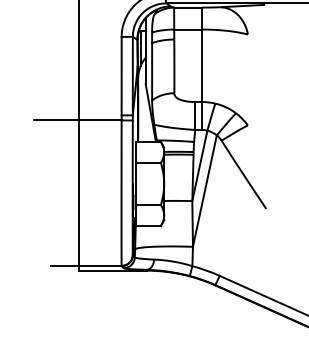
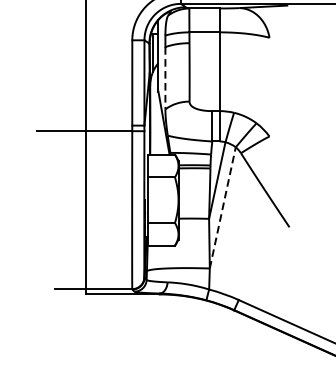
line: (152, 71) -> (165, 77), solid -> dashed
line: (205, 190) -> (223, 207), solid -> dashed

